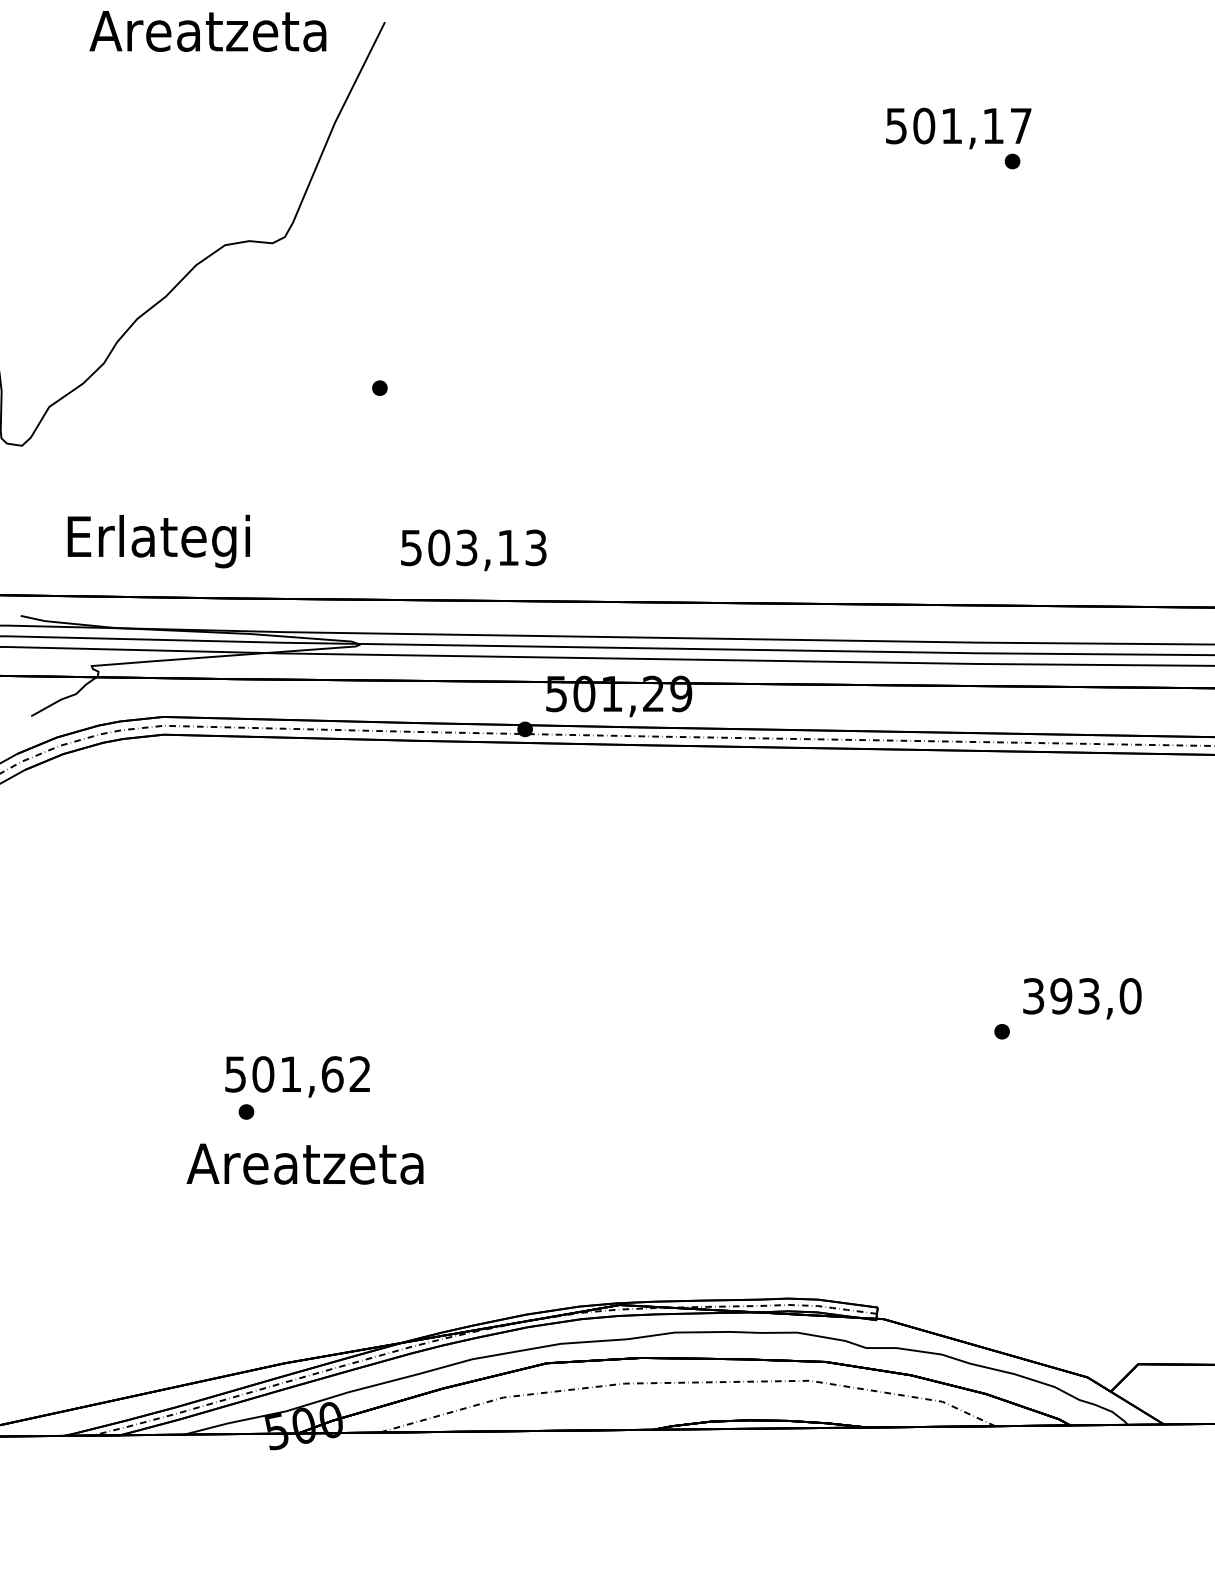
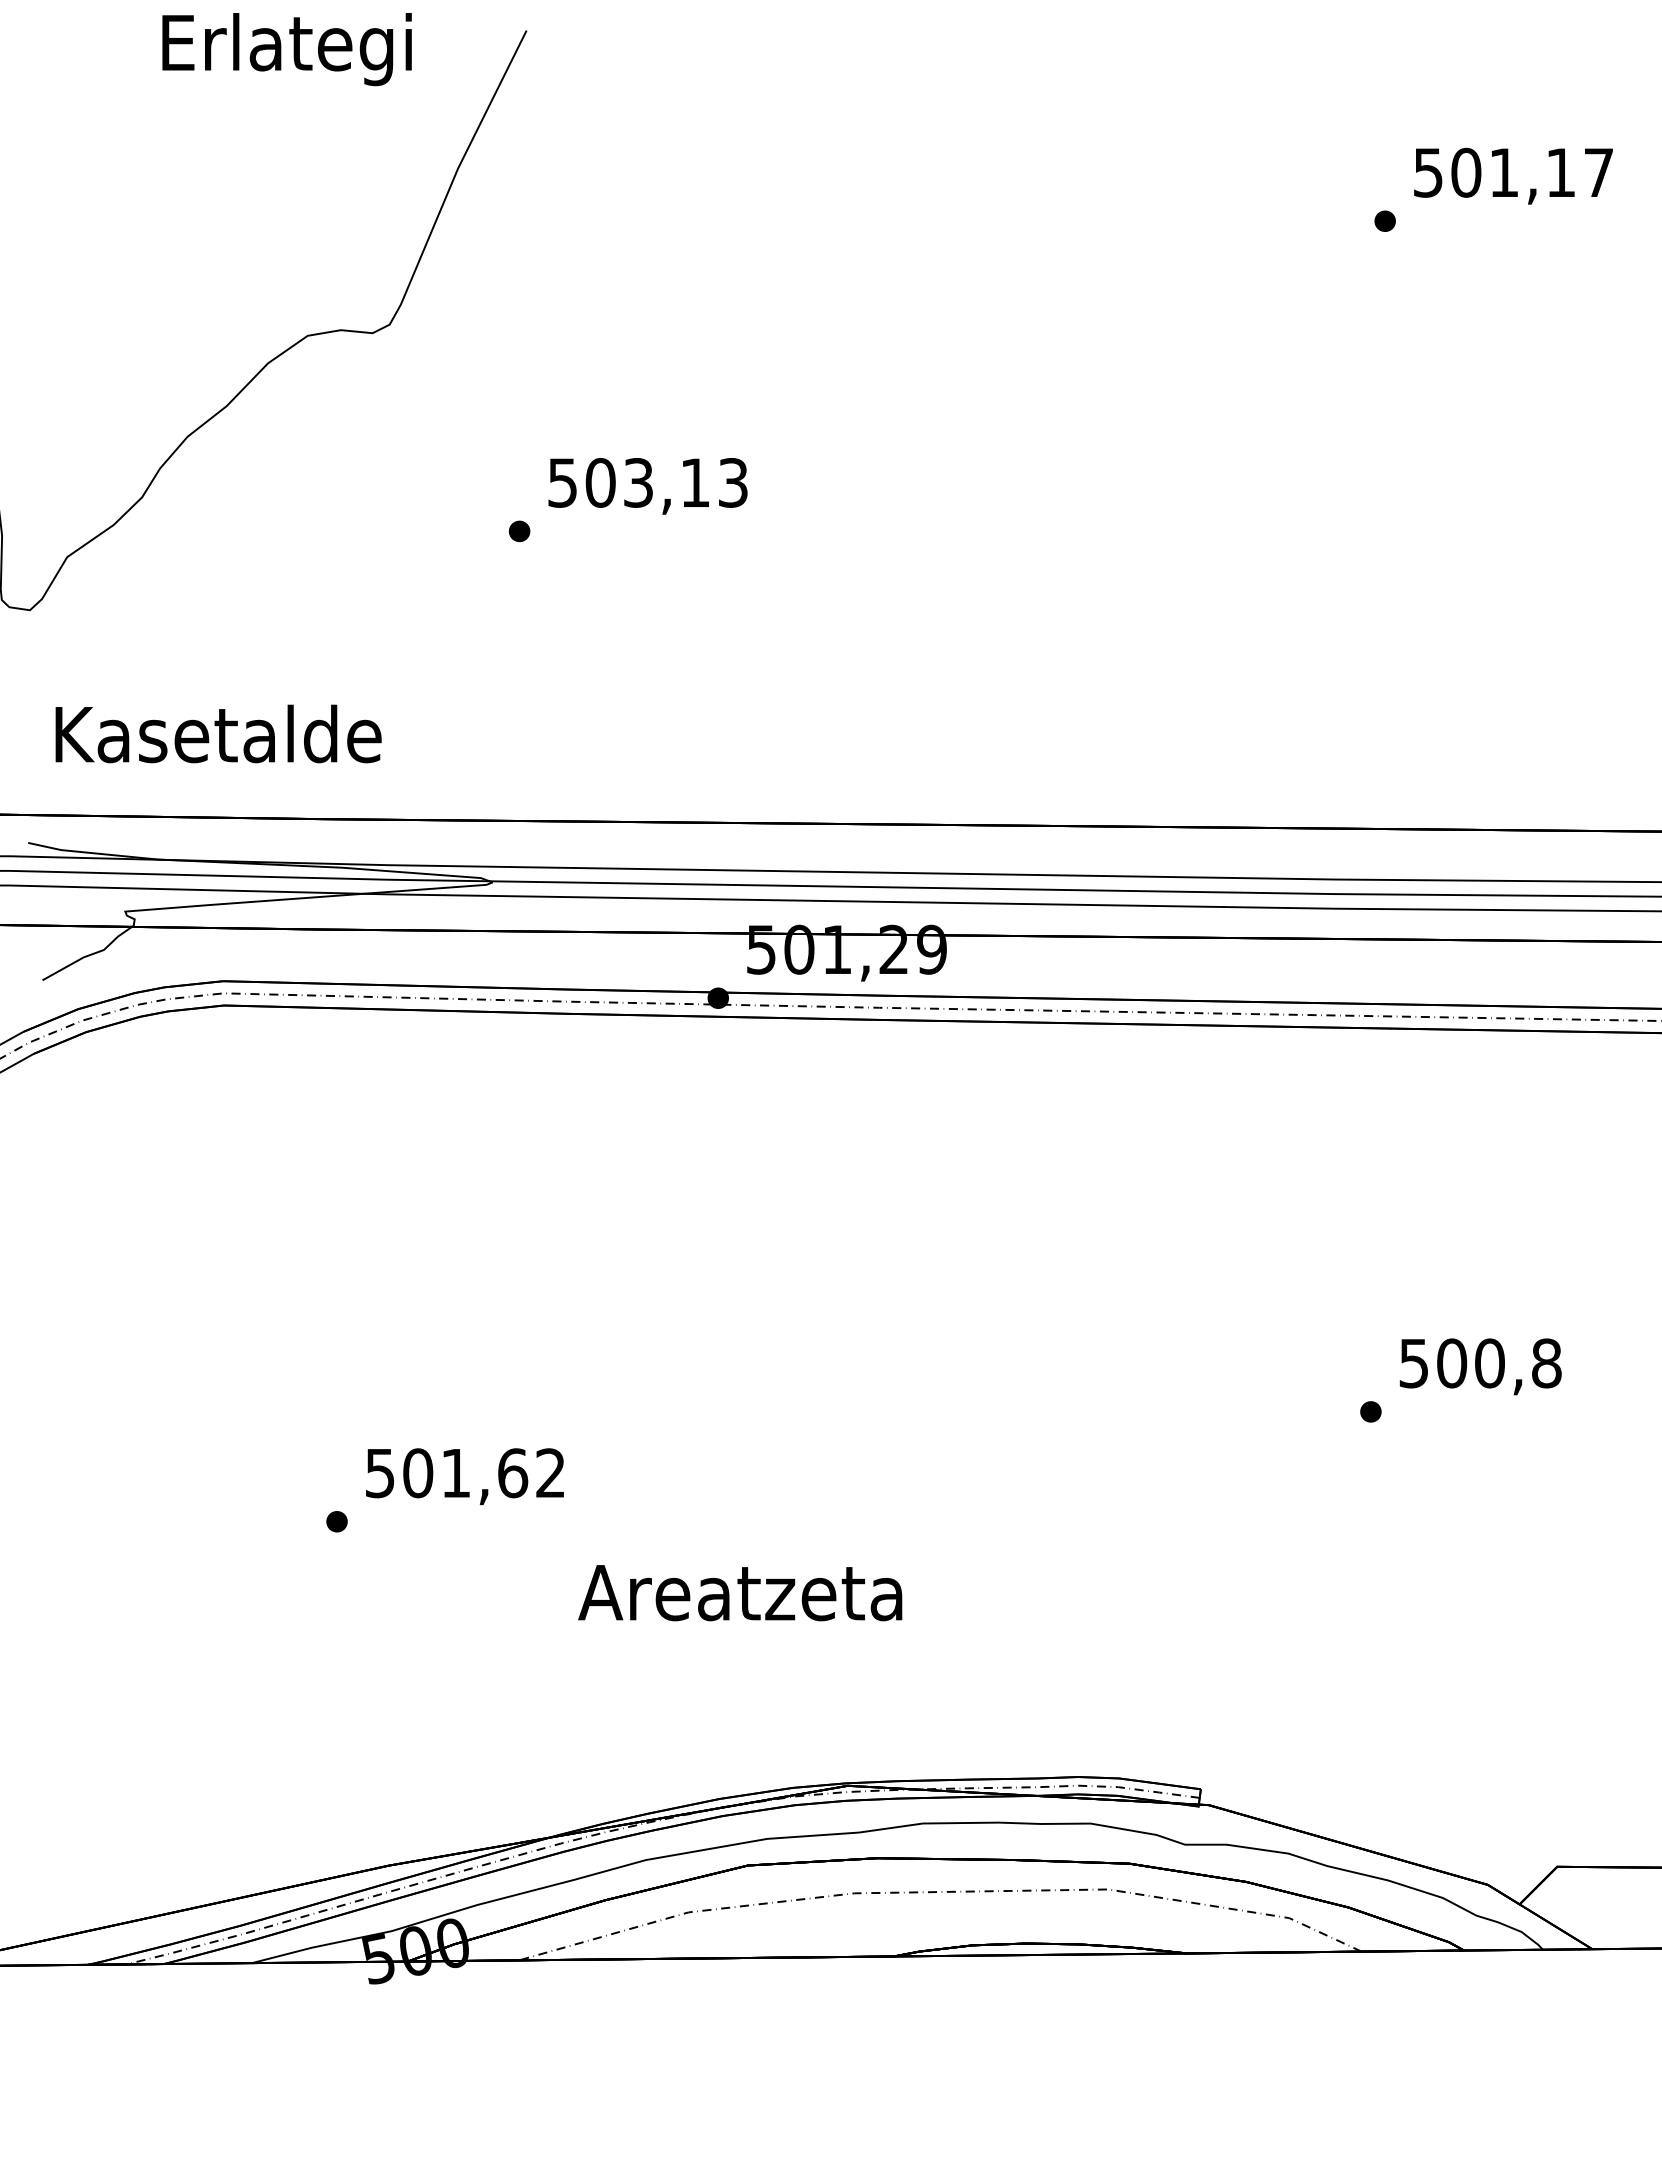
text: (208, 35) -> (284, 49), Areatzeta -> Erlategi
text: (958, 128) -> (1513, 175), moved
text: (159, 541) -> (218, 740), Erlategi -> Kasetalde
text: (473, 550) -> (647, 486), moved
text: (1082, 996) -> (1480, 1363), 393,0 -> 500,8
text: (297, 1076) -> (464, 1476), moved
text: (305, 1164) -> (740, 1593), moved

